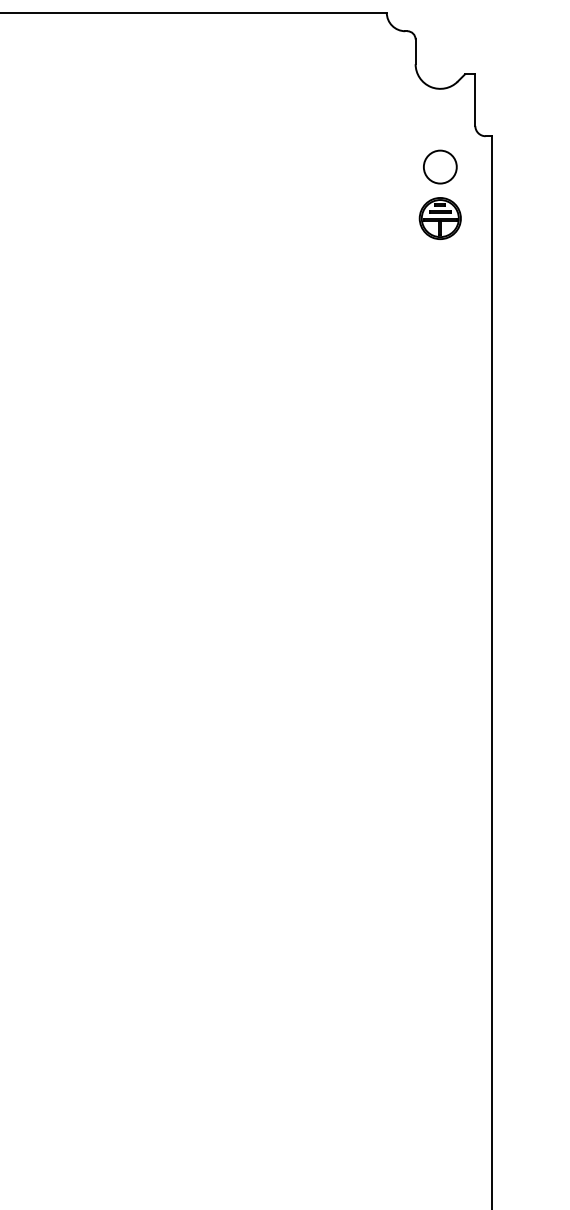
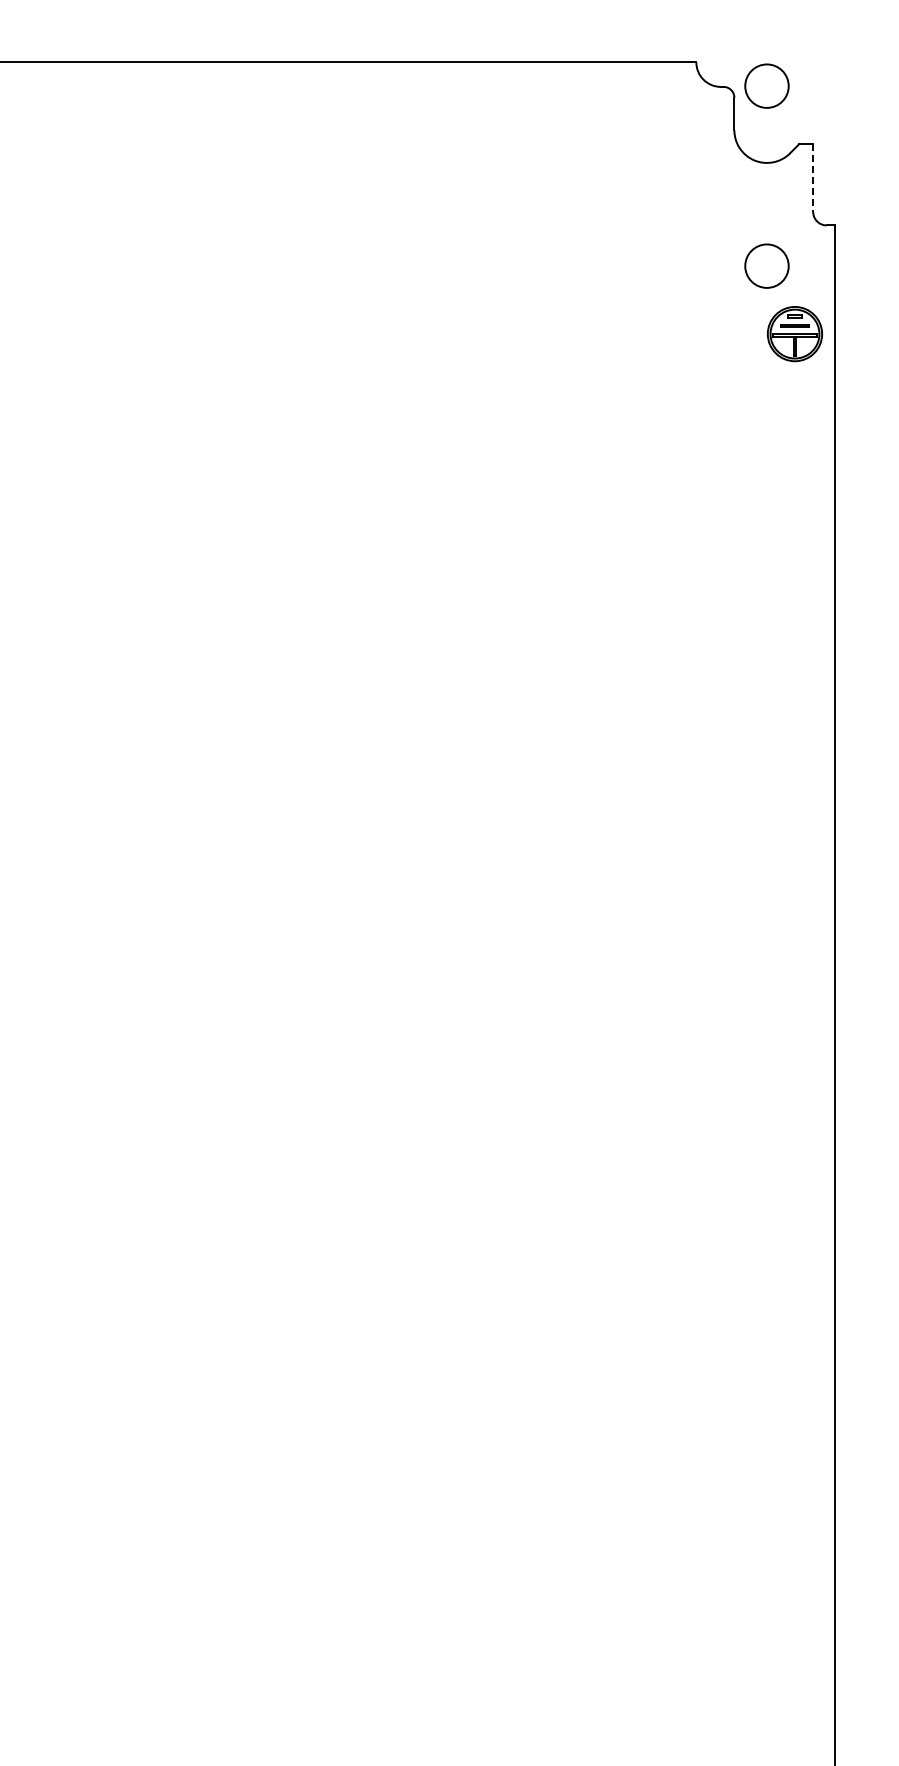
circle: (439, 30) -> (766, 85), added
line: (475, 99) -> (813, 177), solid -> dashed
part: (439, 218) -> (794, 334), moved

